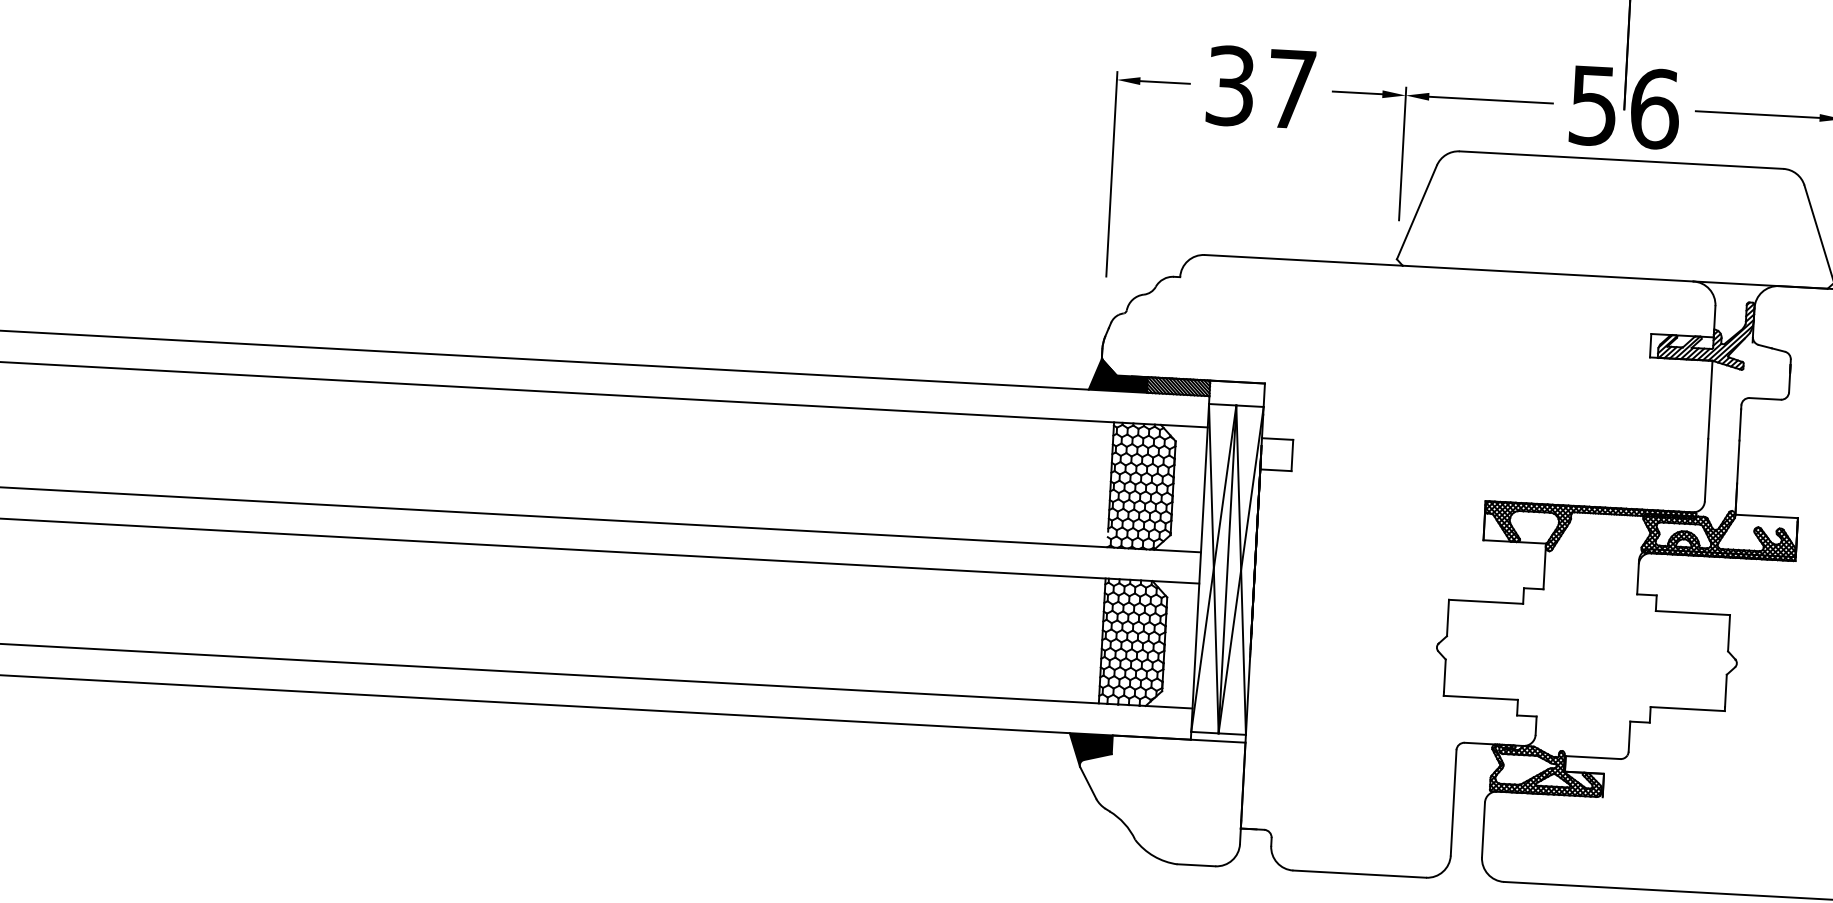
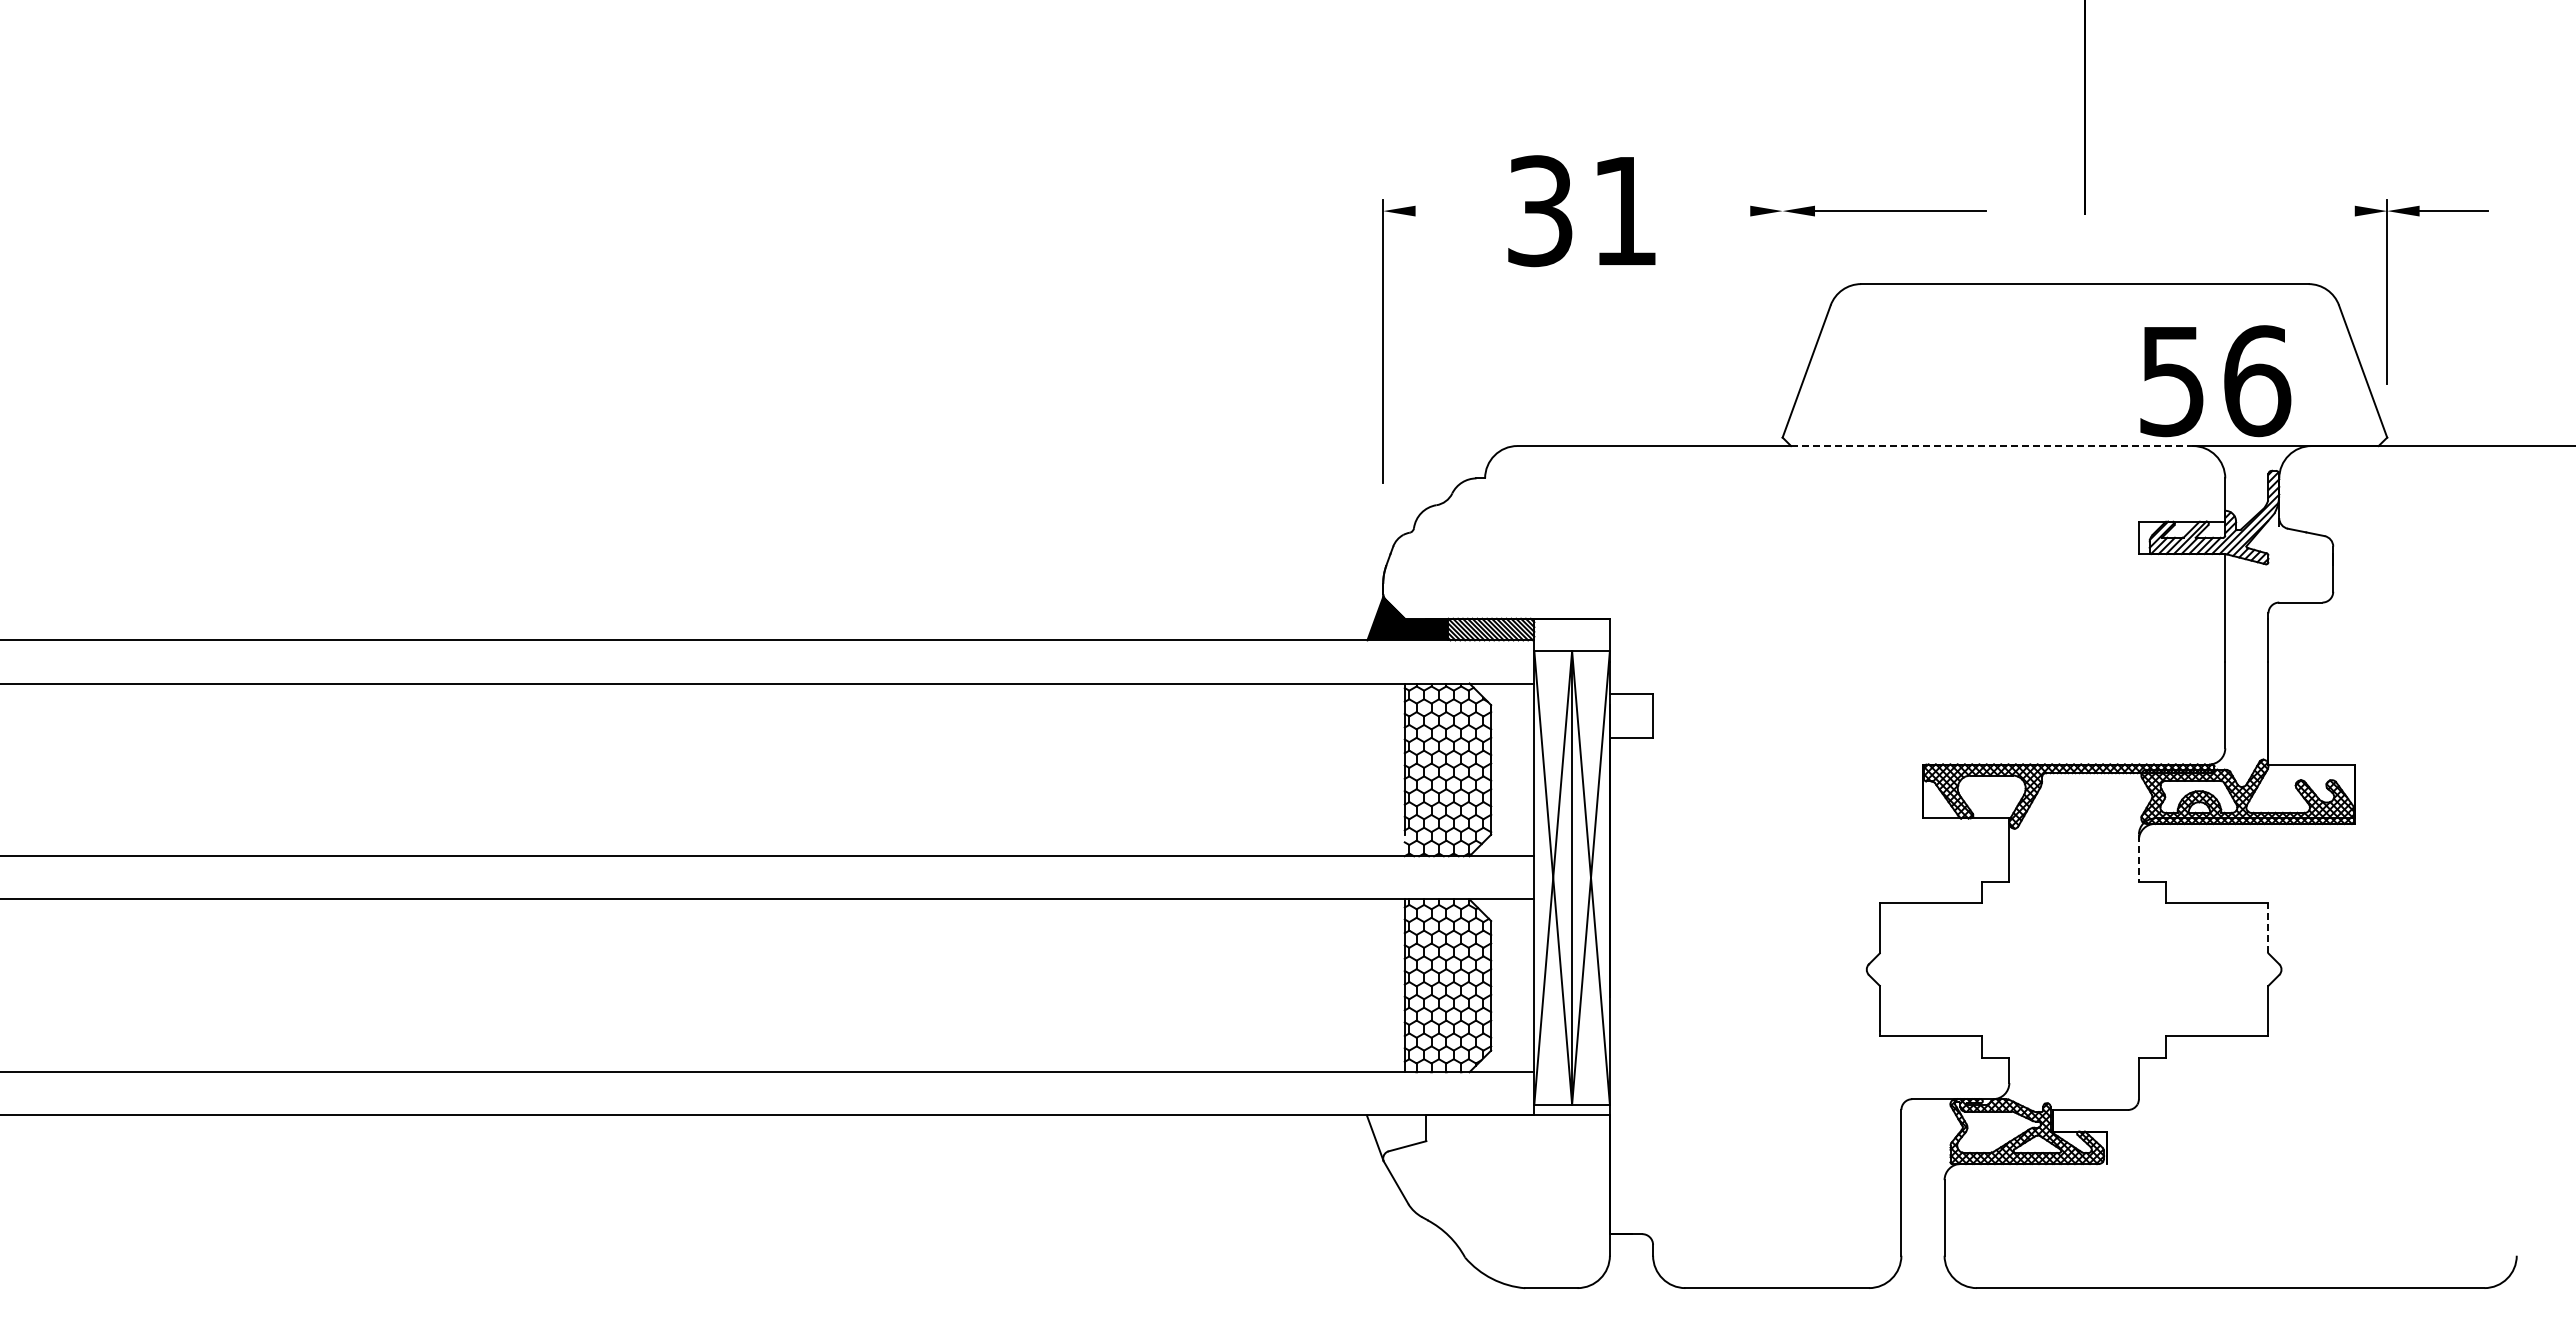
line: (1164, 82) -> (1449, 211), removed
text: (1291, 88) -> (1624, 210), 37 -> 31
line: (1357, 93) -> (1715, 211), removed
text: (1624, 107) -> (2215, 381), moved
line: (1757, 114) -> (2268, 211), removed
line: (1402, 153) -> (1782, 291), removed
line: (1547, 273) -> (1991, 446), solid -> dashed
line: (1637, 577) -> (2138, 858), solid -> dashed
line: (1729, 632) -> (2268, 927), solid -> dashed
fill: (1090, 751) -> (1396, 1138), removed

